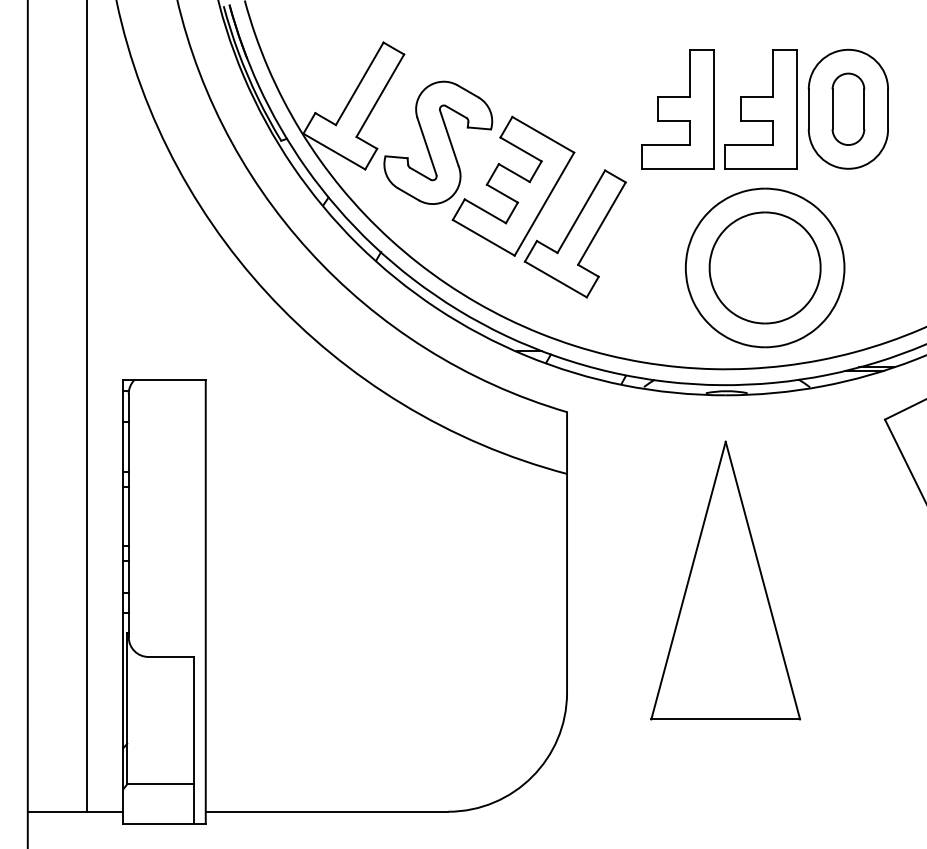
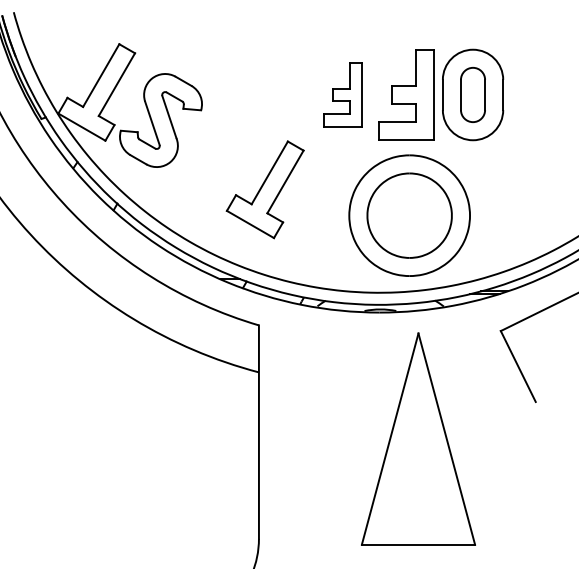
part: (677, 109) -> (342, 95), size x0.7
part: (513, 185) -> (218, 152), removed
part: (725, 580) -> (418, 439), moved

